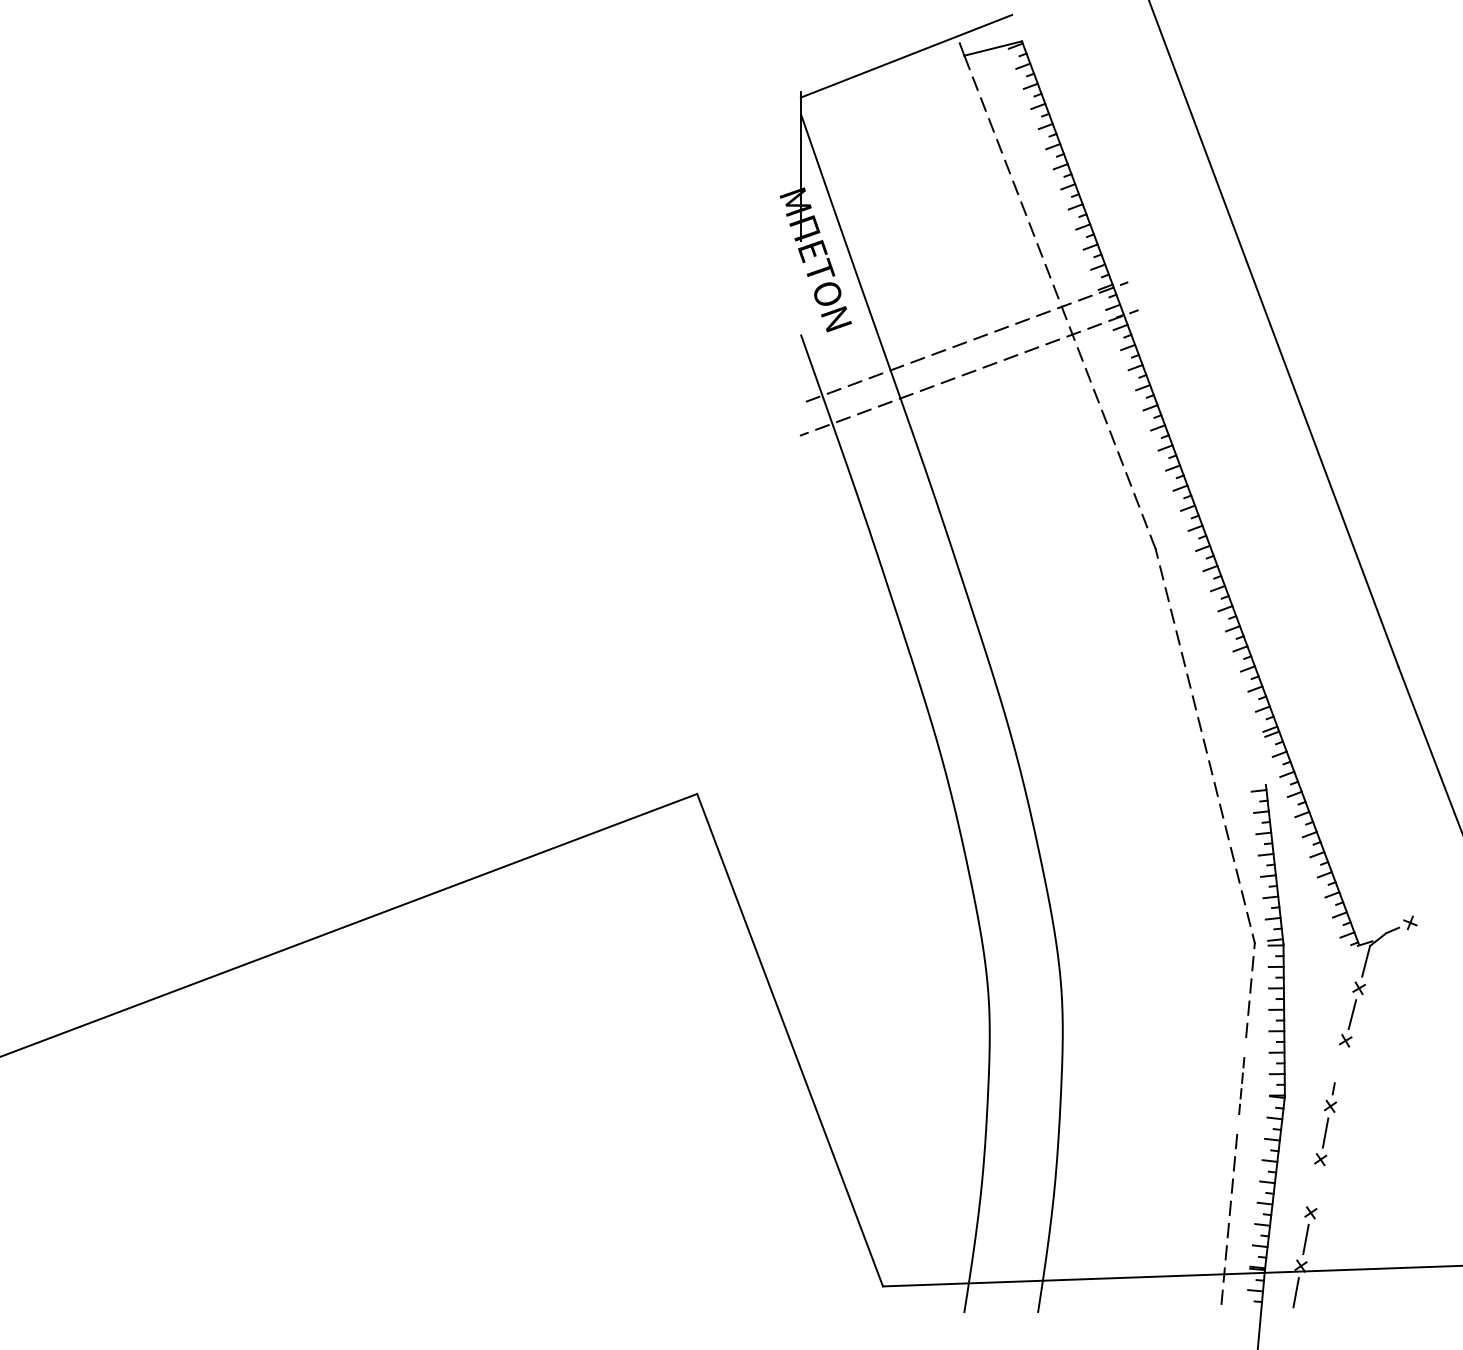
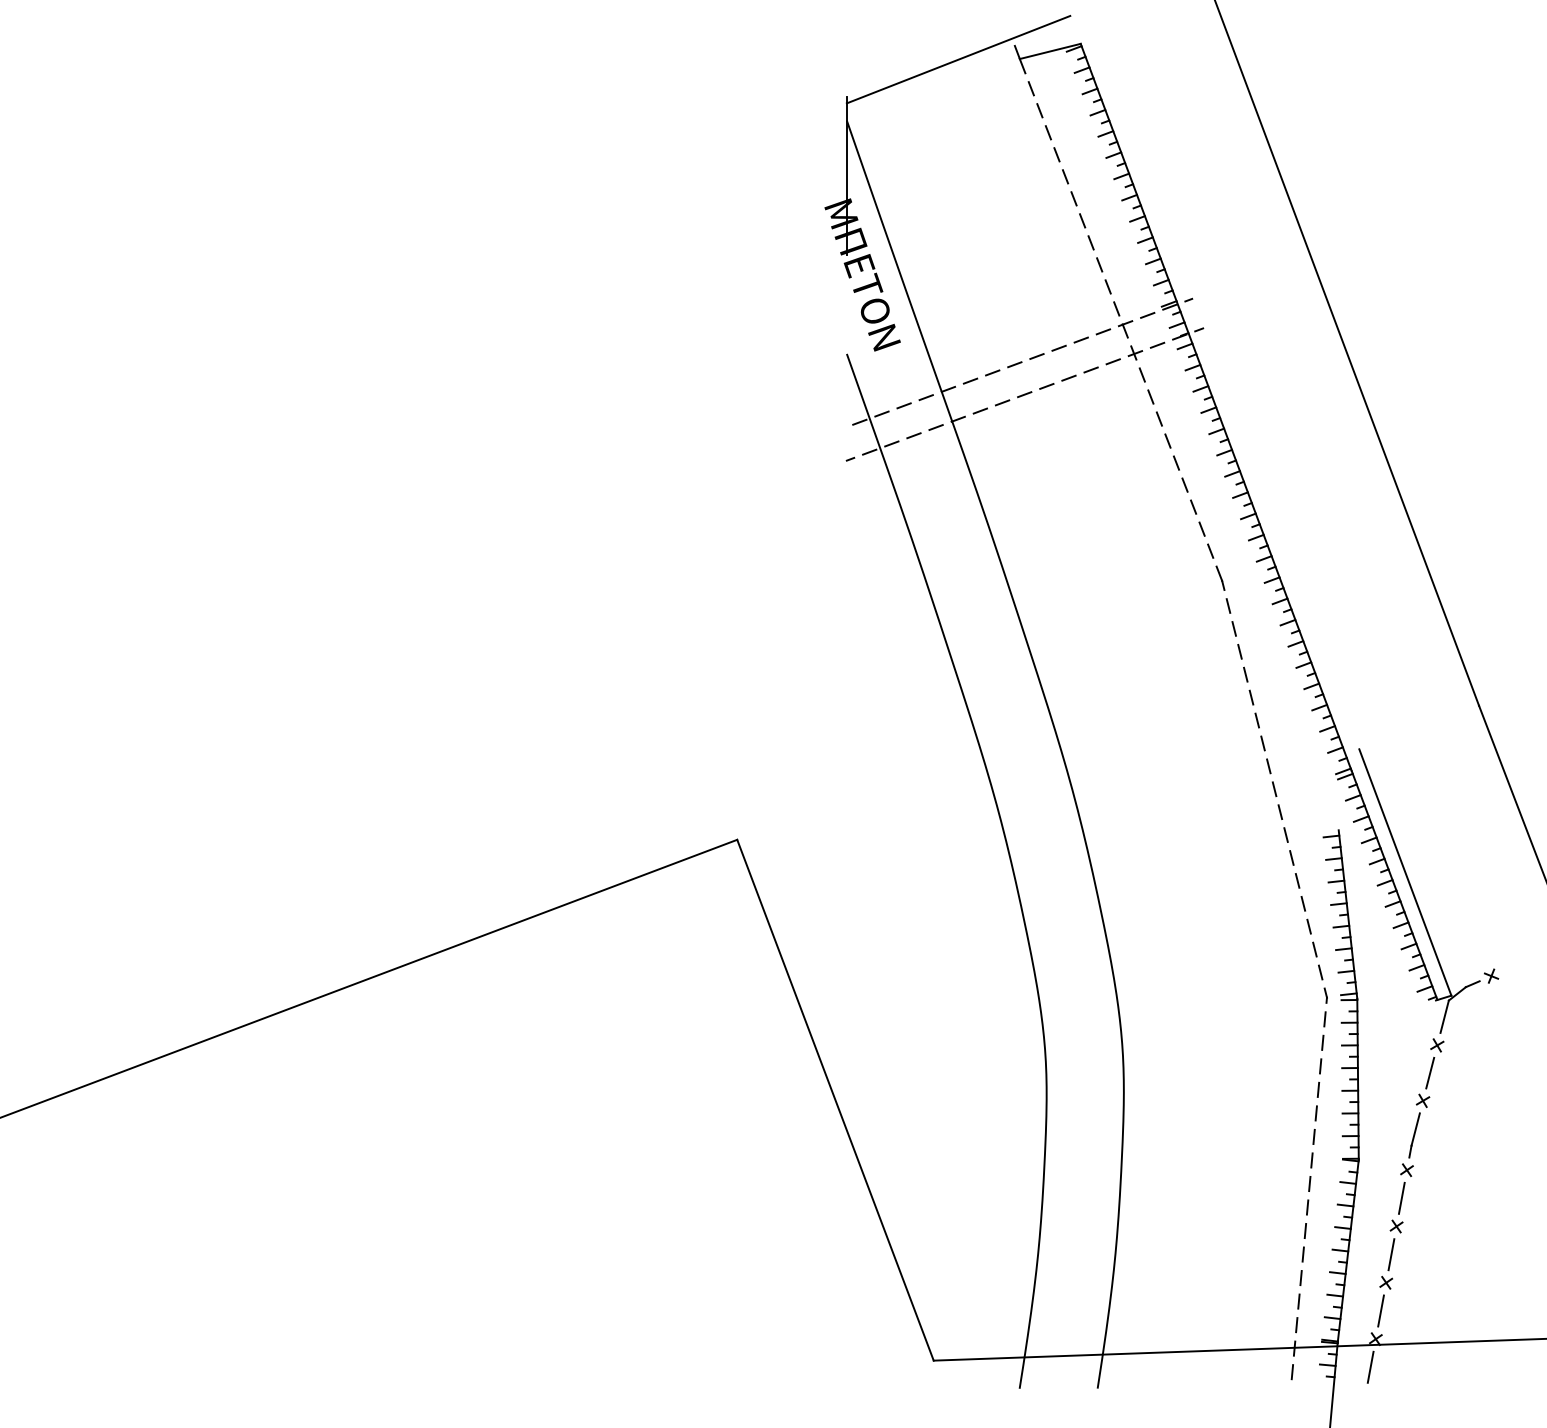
line: (1328, 824) -> (1404, 872), added
line: (1338, 1067) -> (1415, 1129), added
part: (1241, 1085) -> (1312, 1148), size x1.43
line: (1315, 1185) -> (1391, 1253), added

